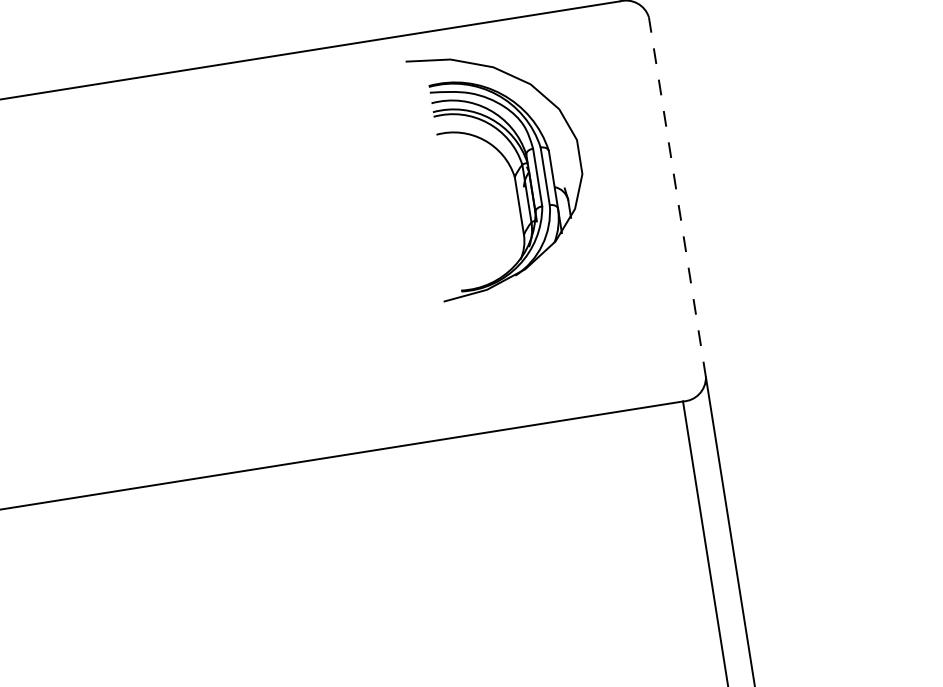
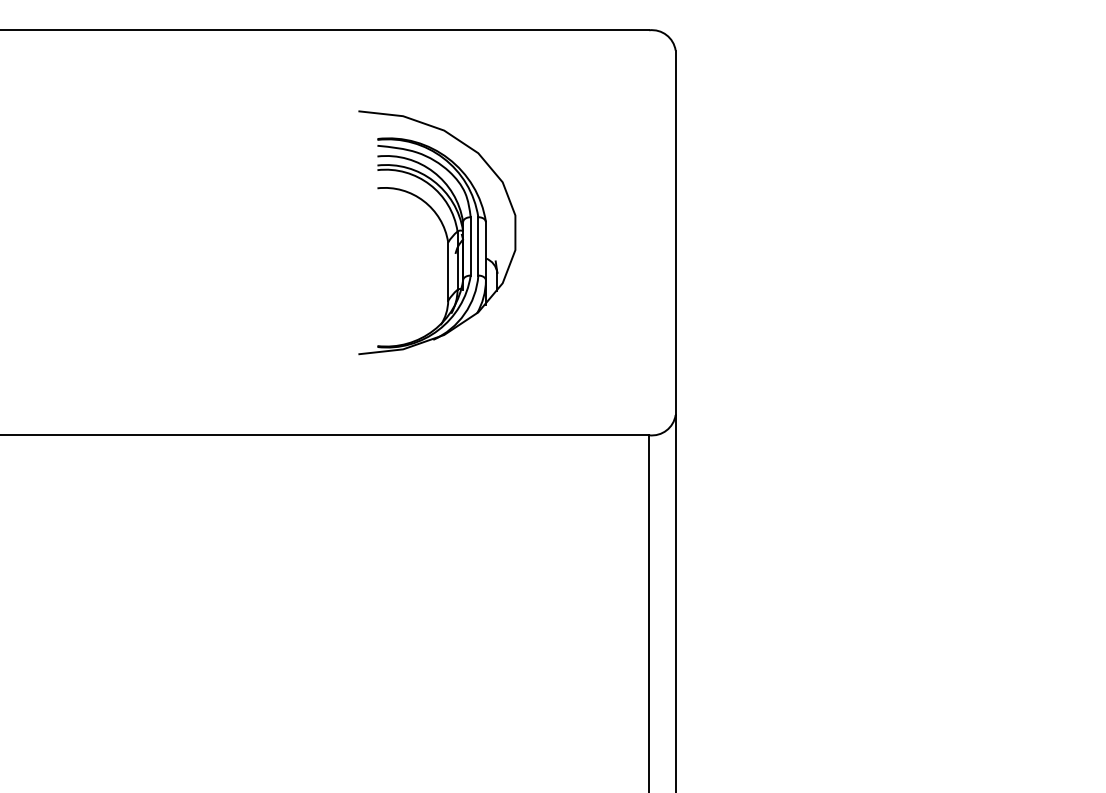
part: (508, 165) -> (443, 229), moved
line: (677, 197) -> (675, 232), dashed -> solid

